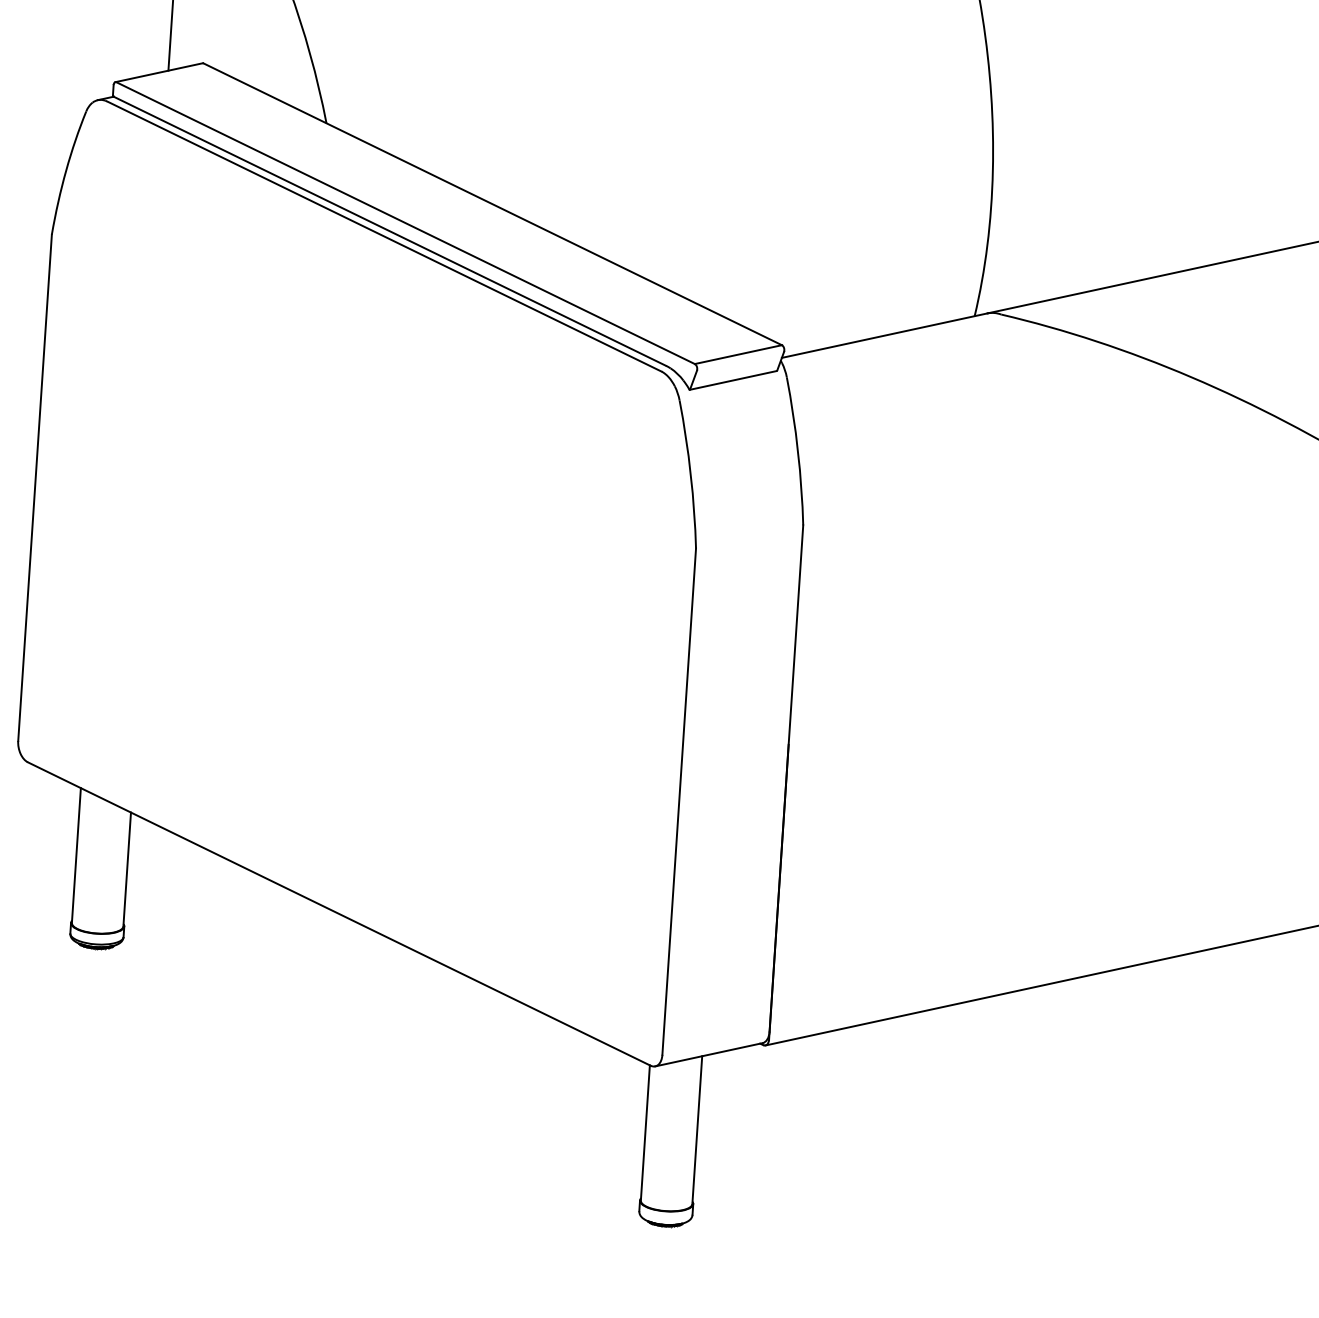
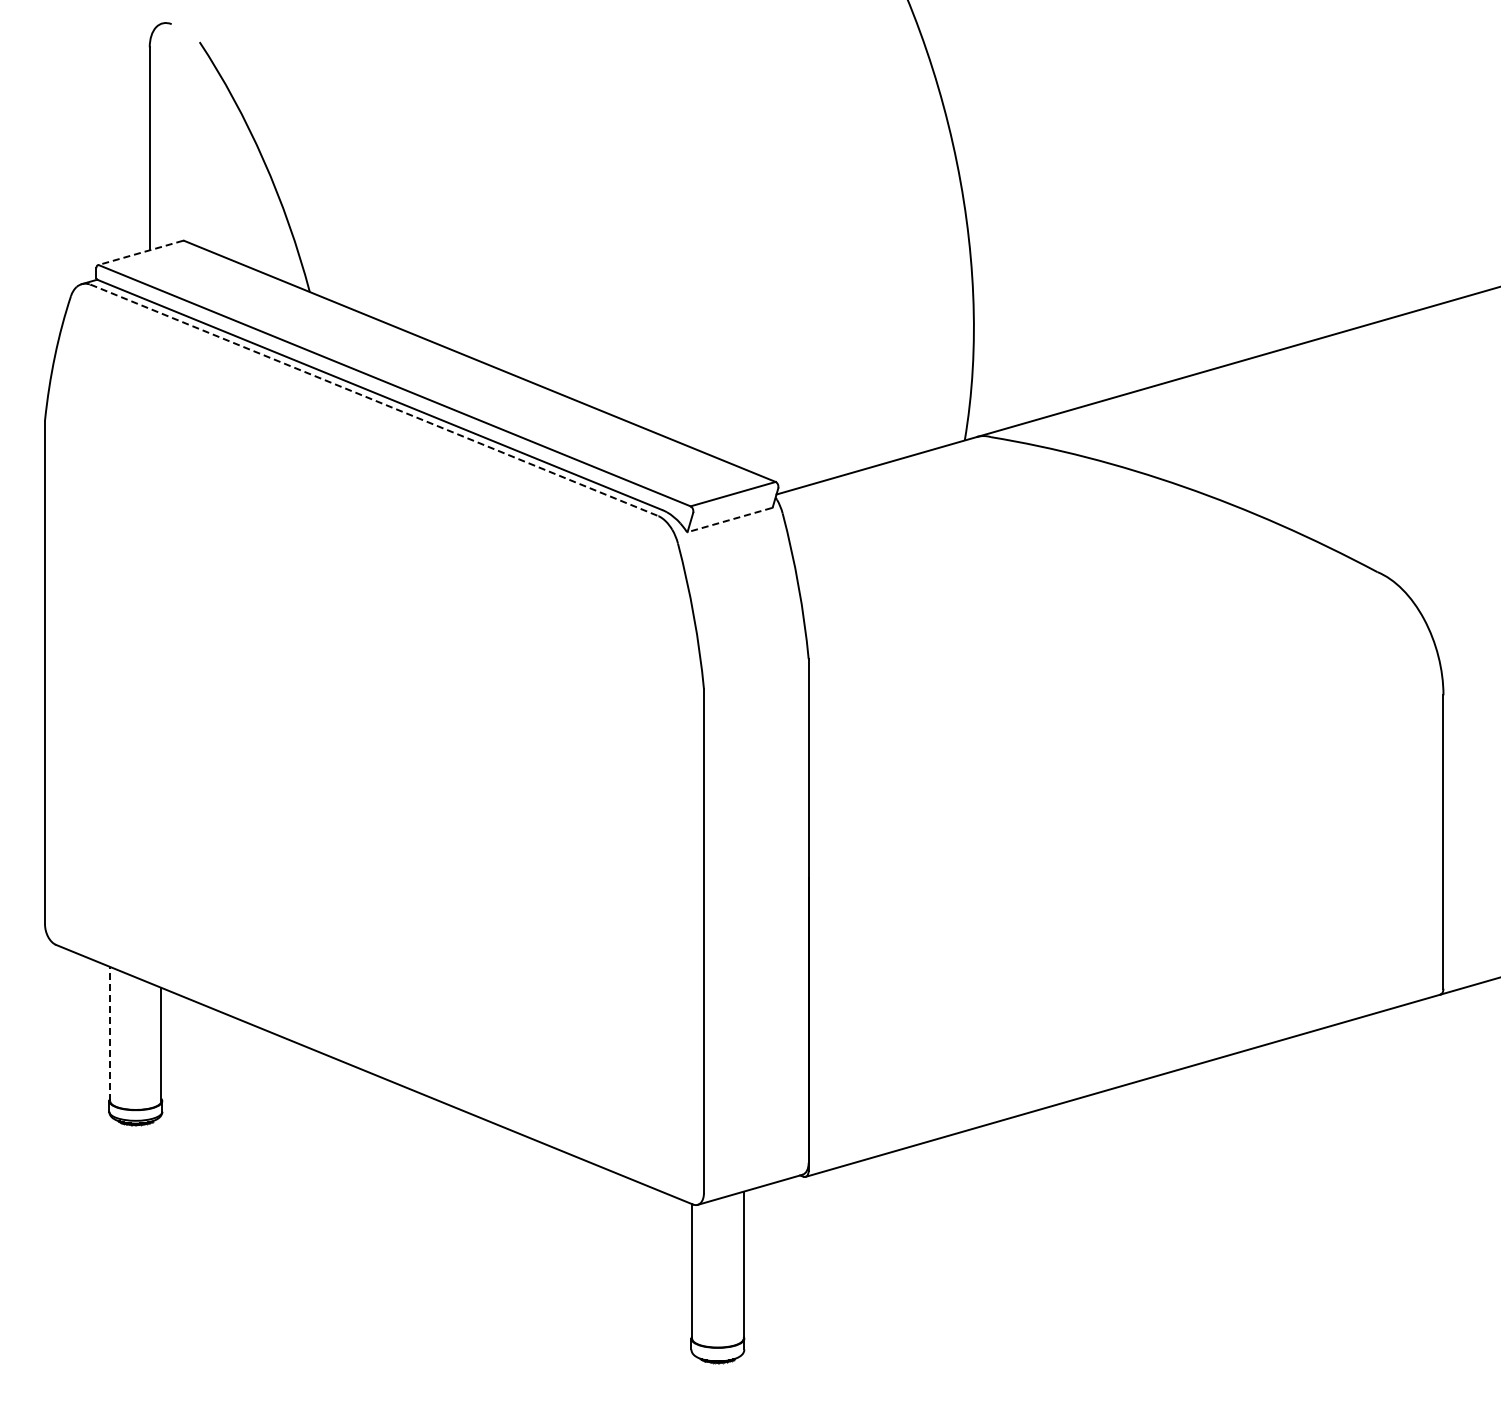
line: (158, 73) -> (140, 253), solid -> dashed
line: (384, 236) -> (374, 400), solid -> dashed
line: (732, 380) -> (729, 520), solid -> dashed
line: (76, 854) -> (110, 1033), solid -> dashed

